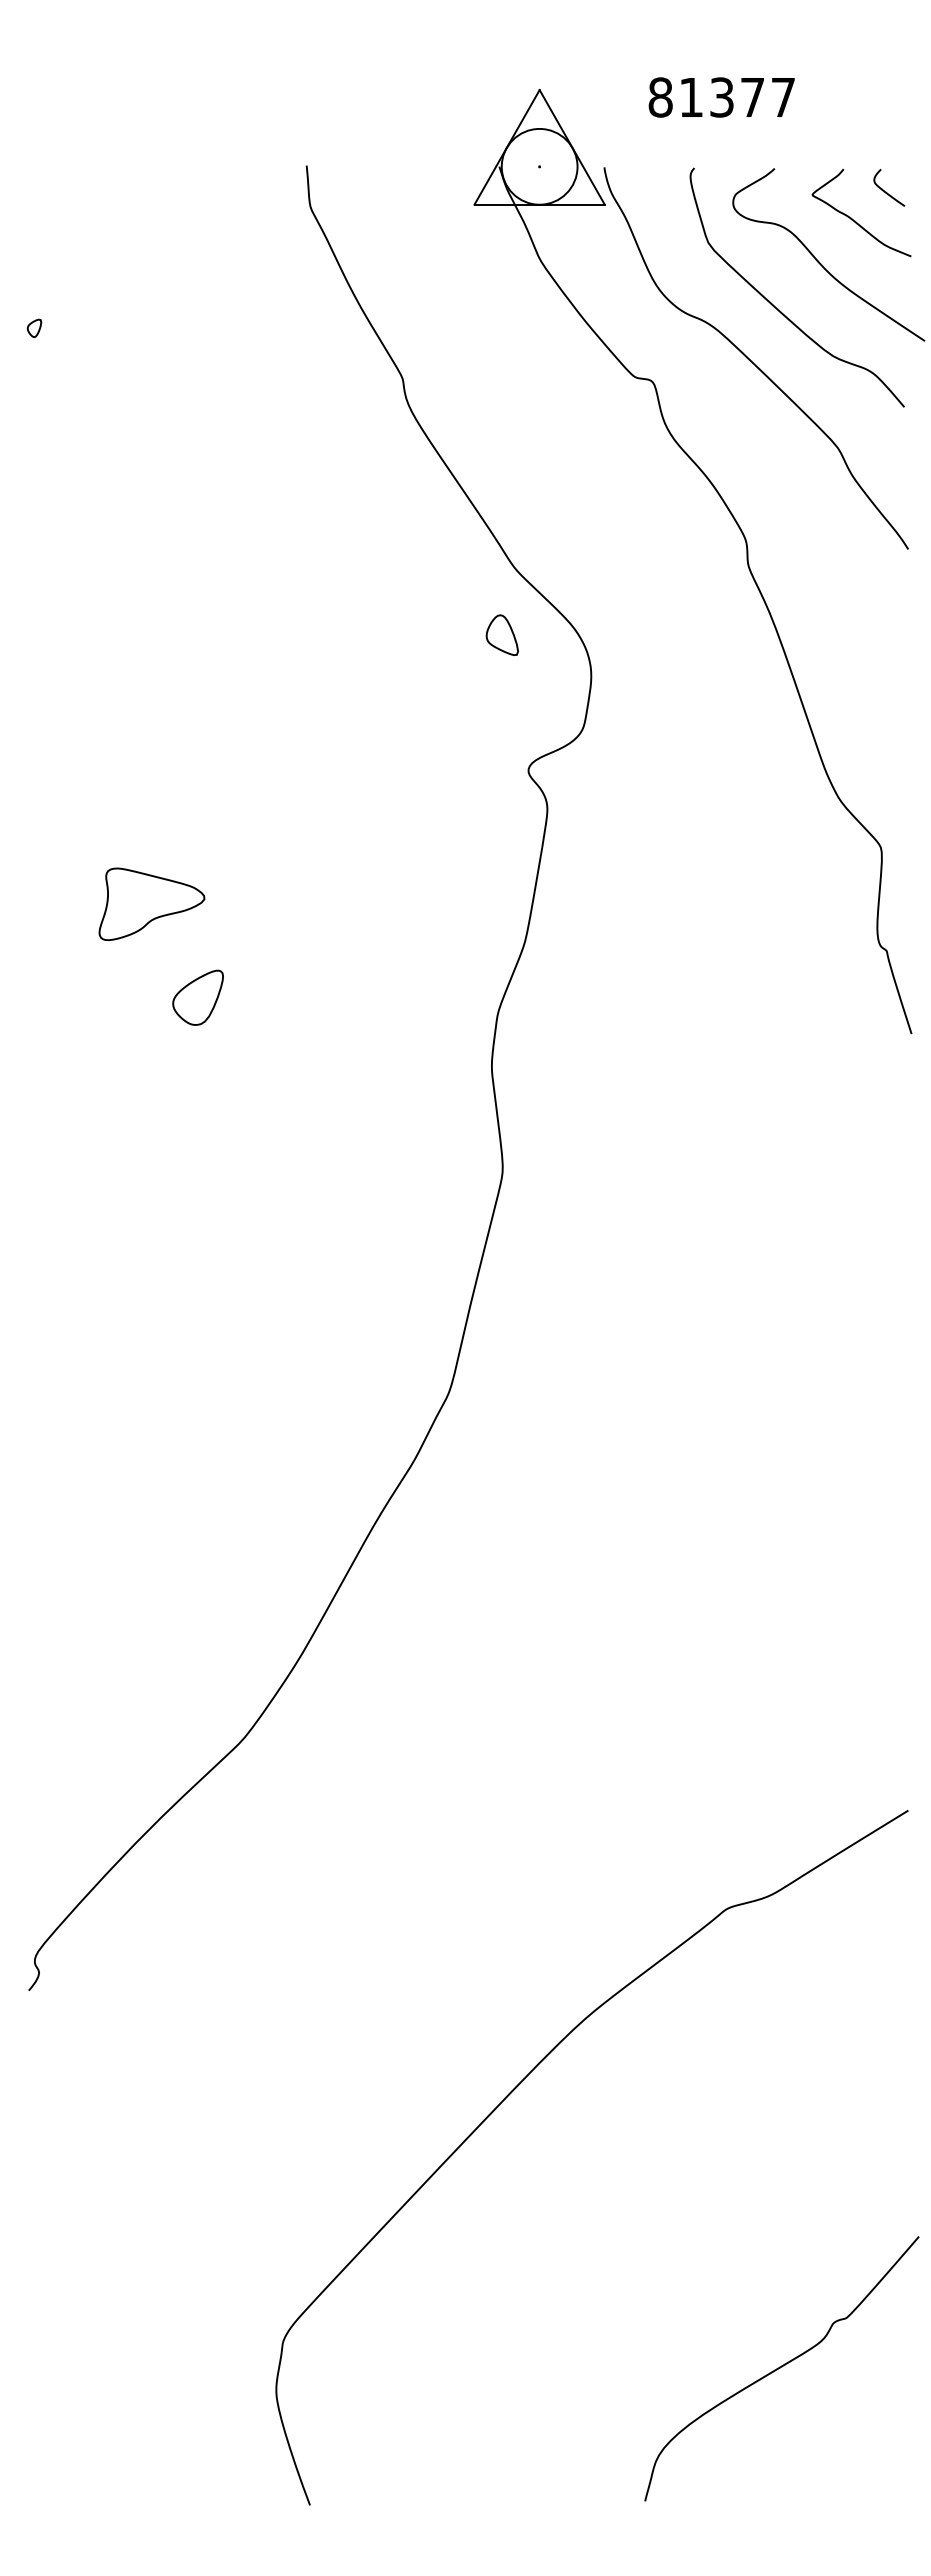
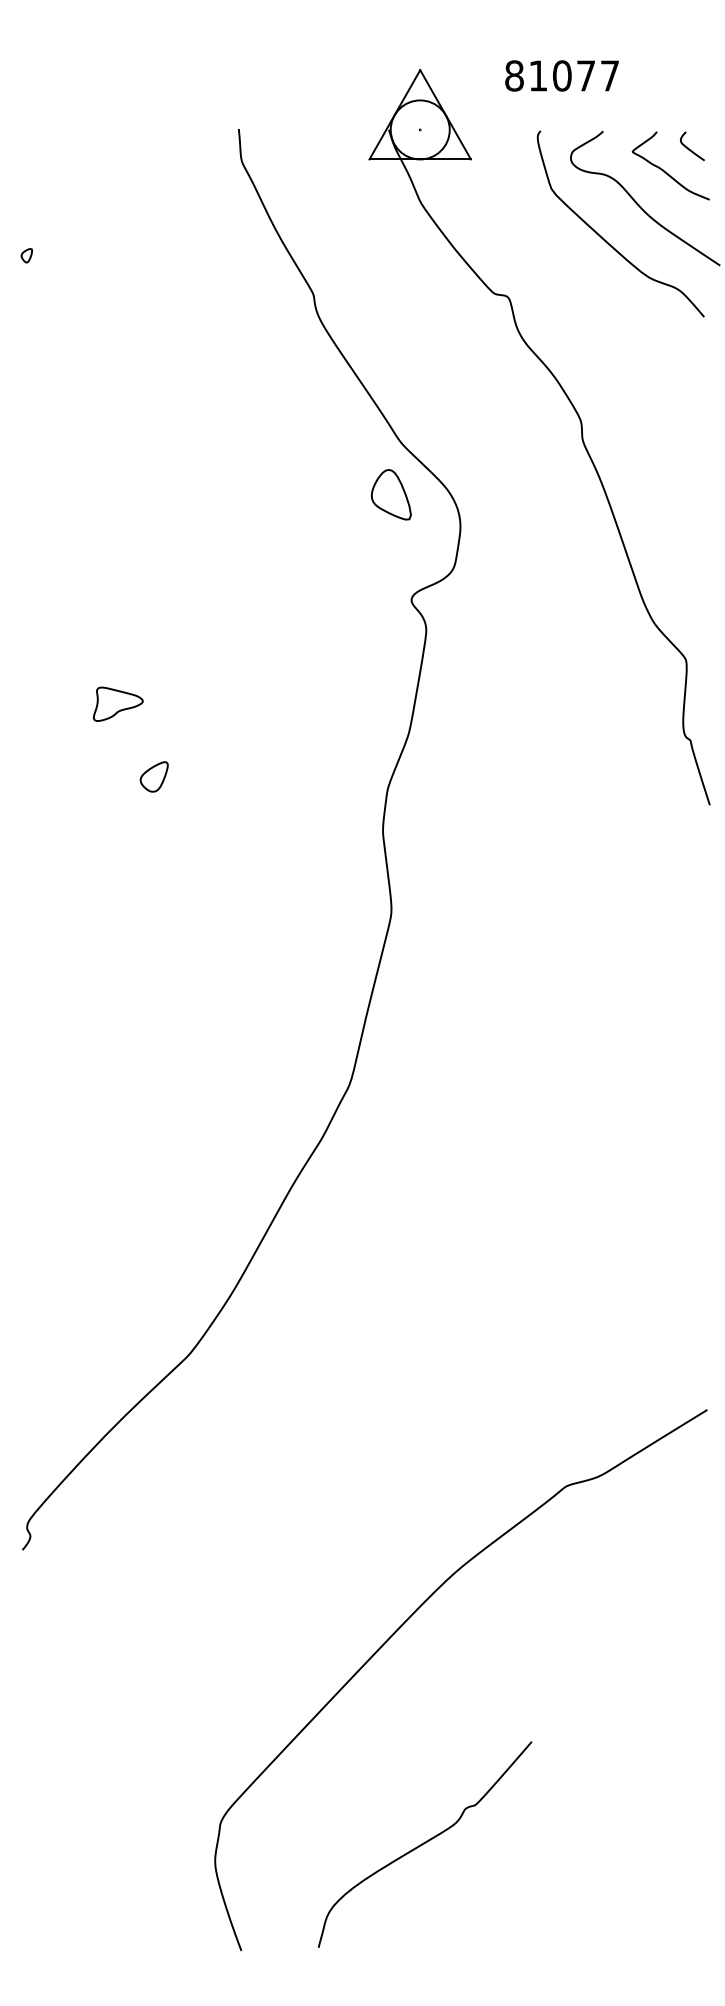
text: (722, 97) -> (562, 75), 81377 -> 81077
curve: (752, 361) -> (585, 281), removed
part: (501, 634) -> (390, 494), size x1.6
part: (151, 904) -> (117, 704), size x0.6
part: (197, 997) -> (153, 776), size x0.7
curve: (781, 2367) -> (424, 1843), moved

